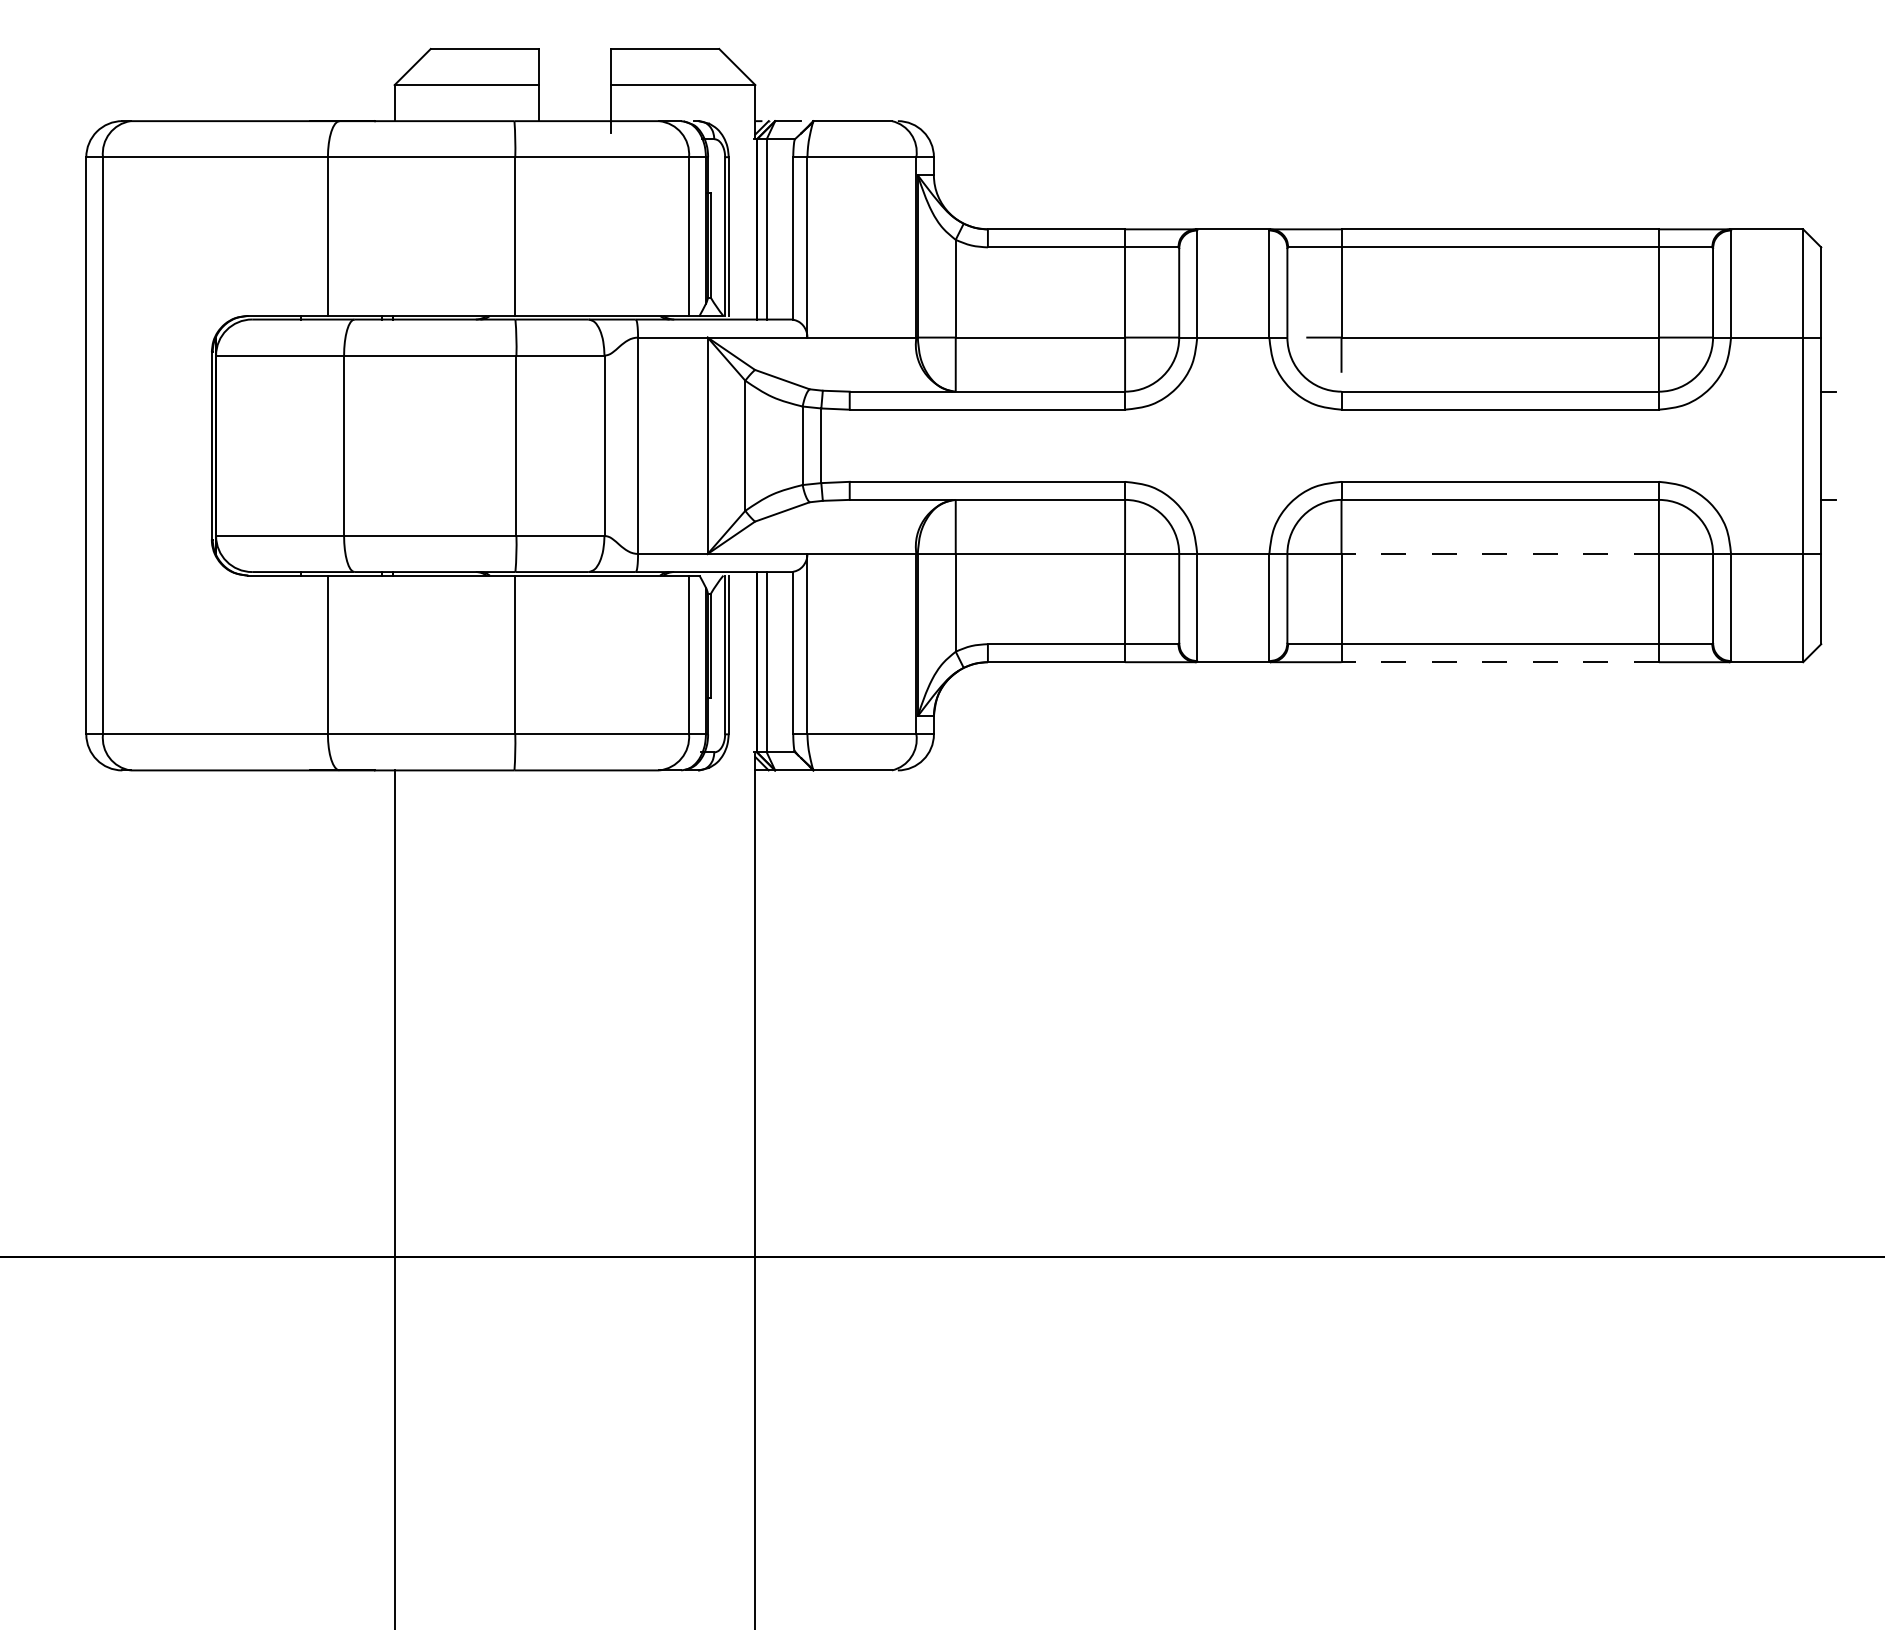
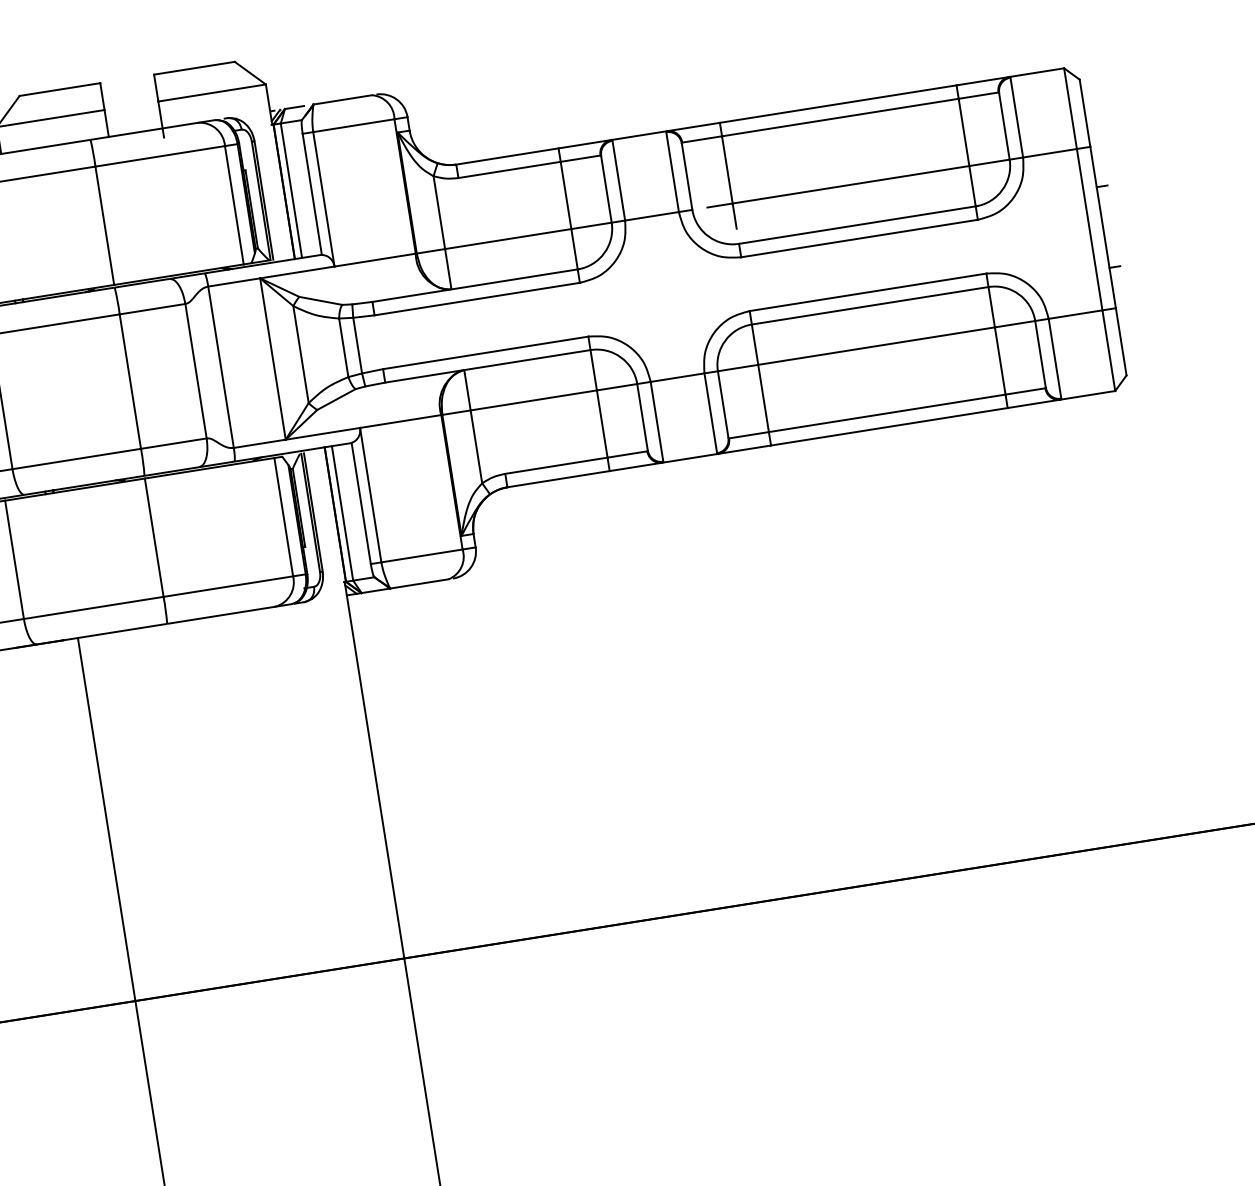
line: (1500, 554) -> (876, 346), dashed -> solid
line: (1500, 662) -> (889, 426), dashed -> solid

